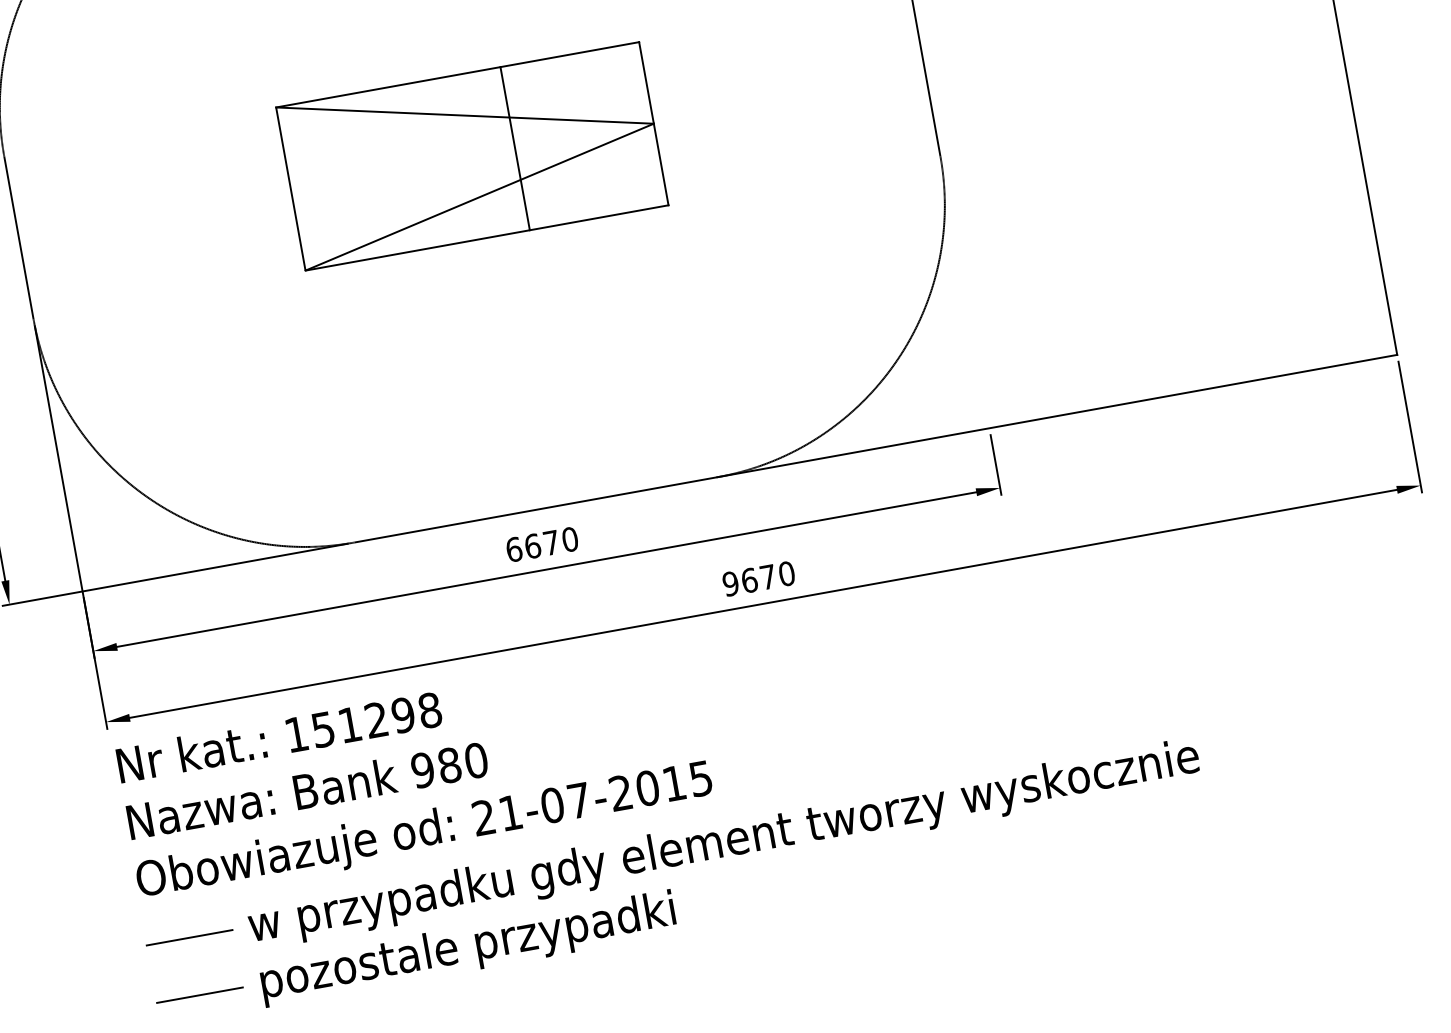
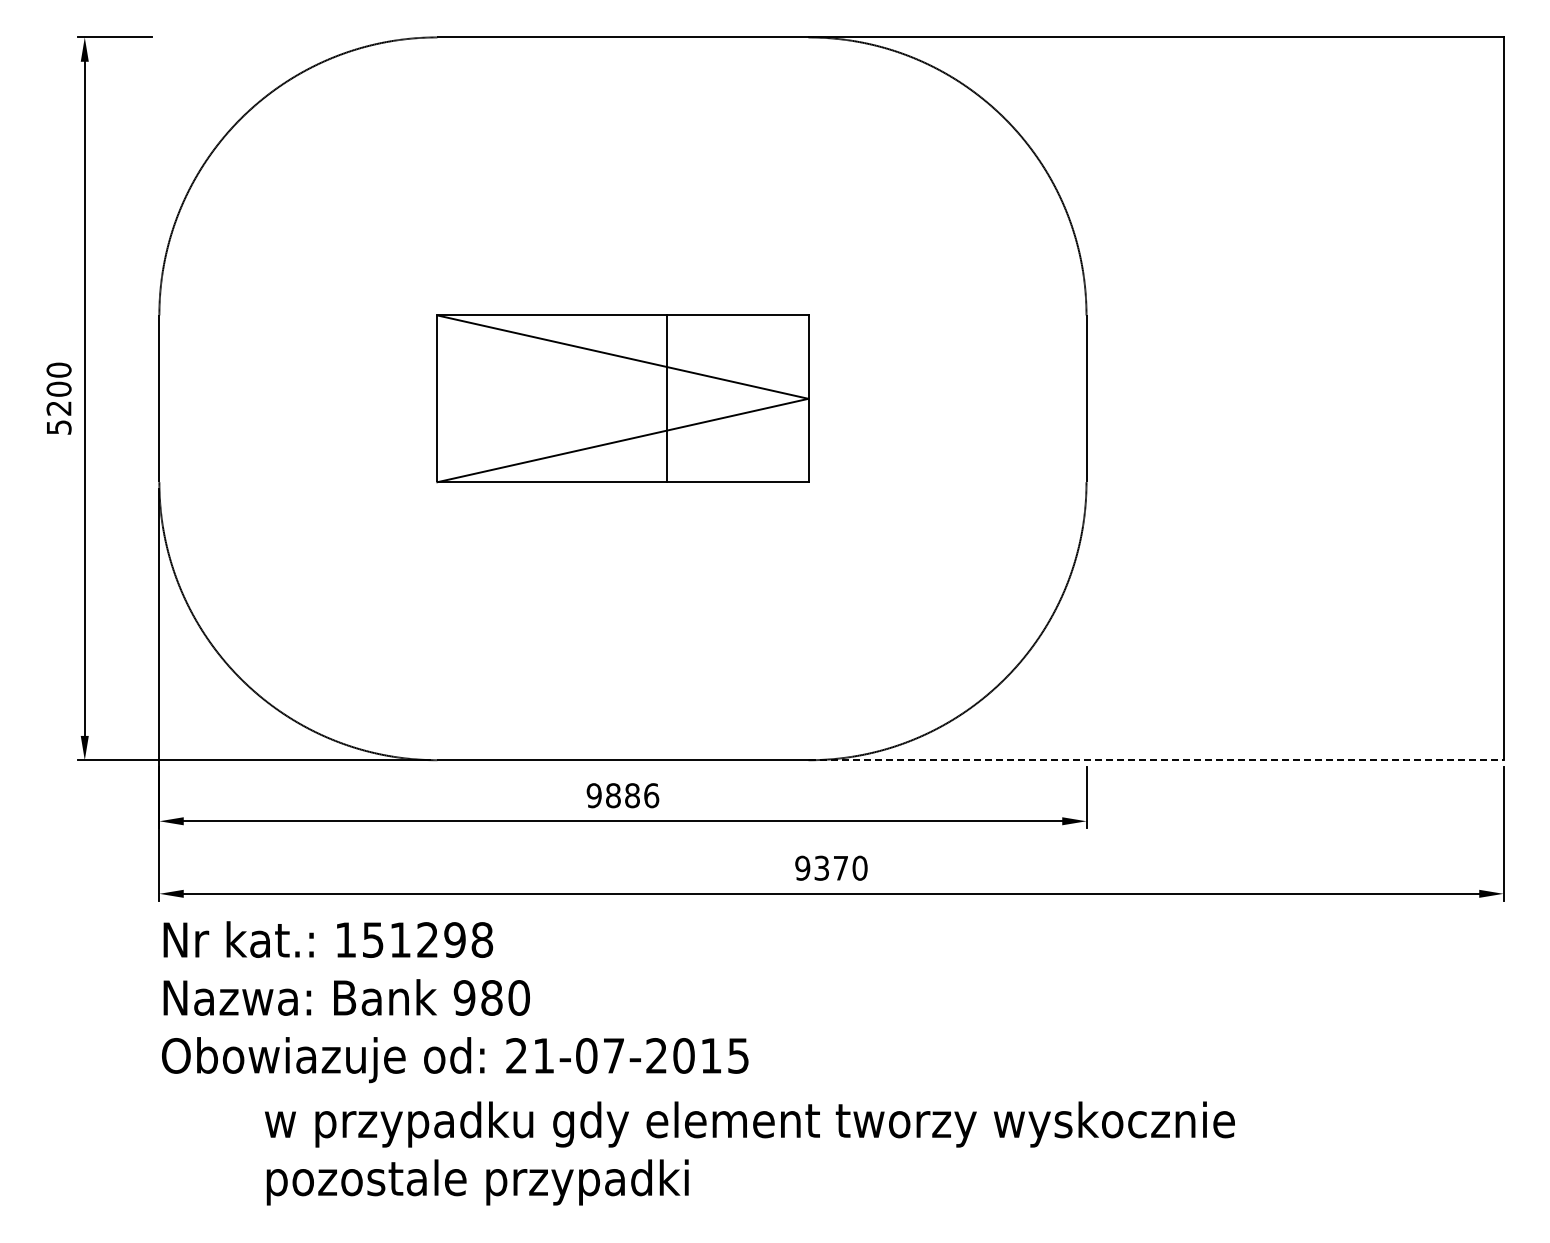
line: (1057, 416) -> (1156, 760), solid -> dashed
text: (541, 544) -> (622, 795), 6670 -> 9886
text: (749, 579) -> (821, 867), 9670 -> 9370
line: (189, 938) -> (203, 1122), removed
line: (199, 994) -> (203, 1180), removed

